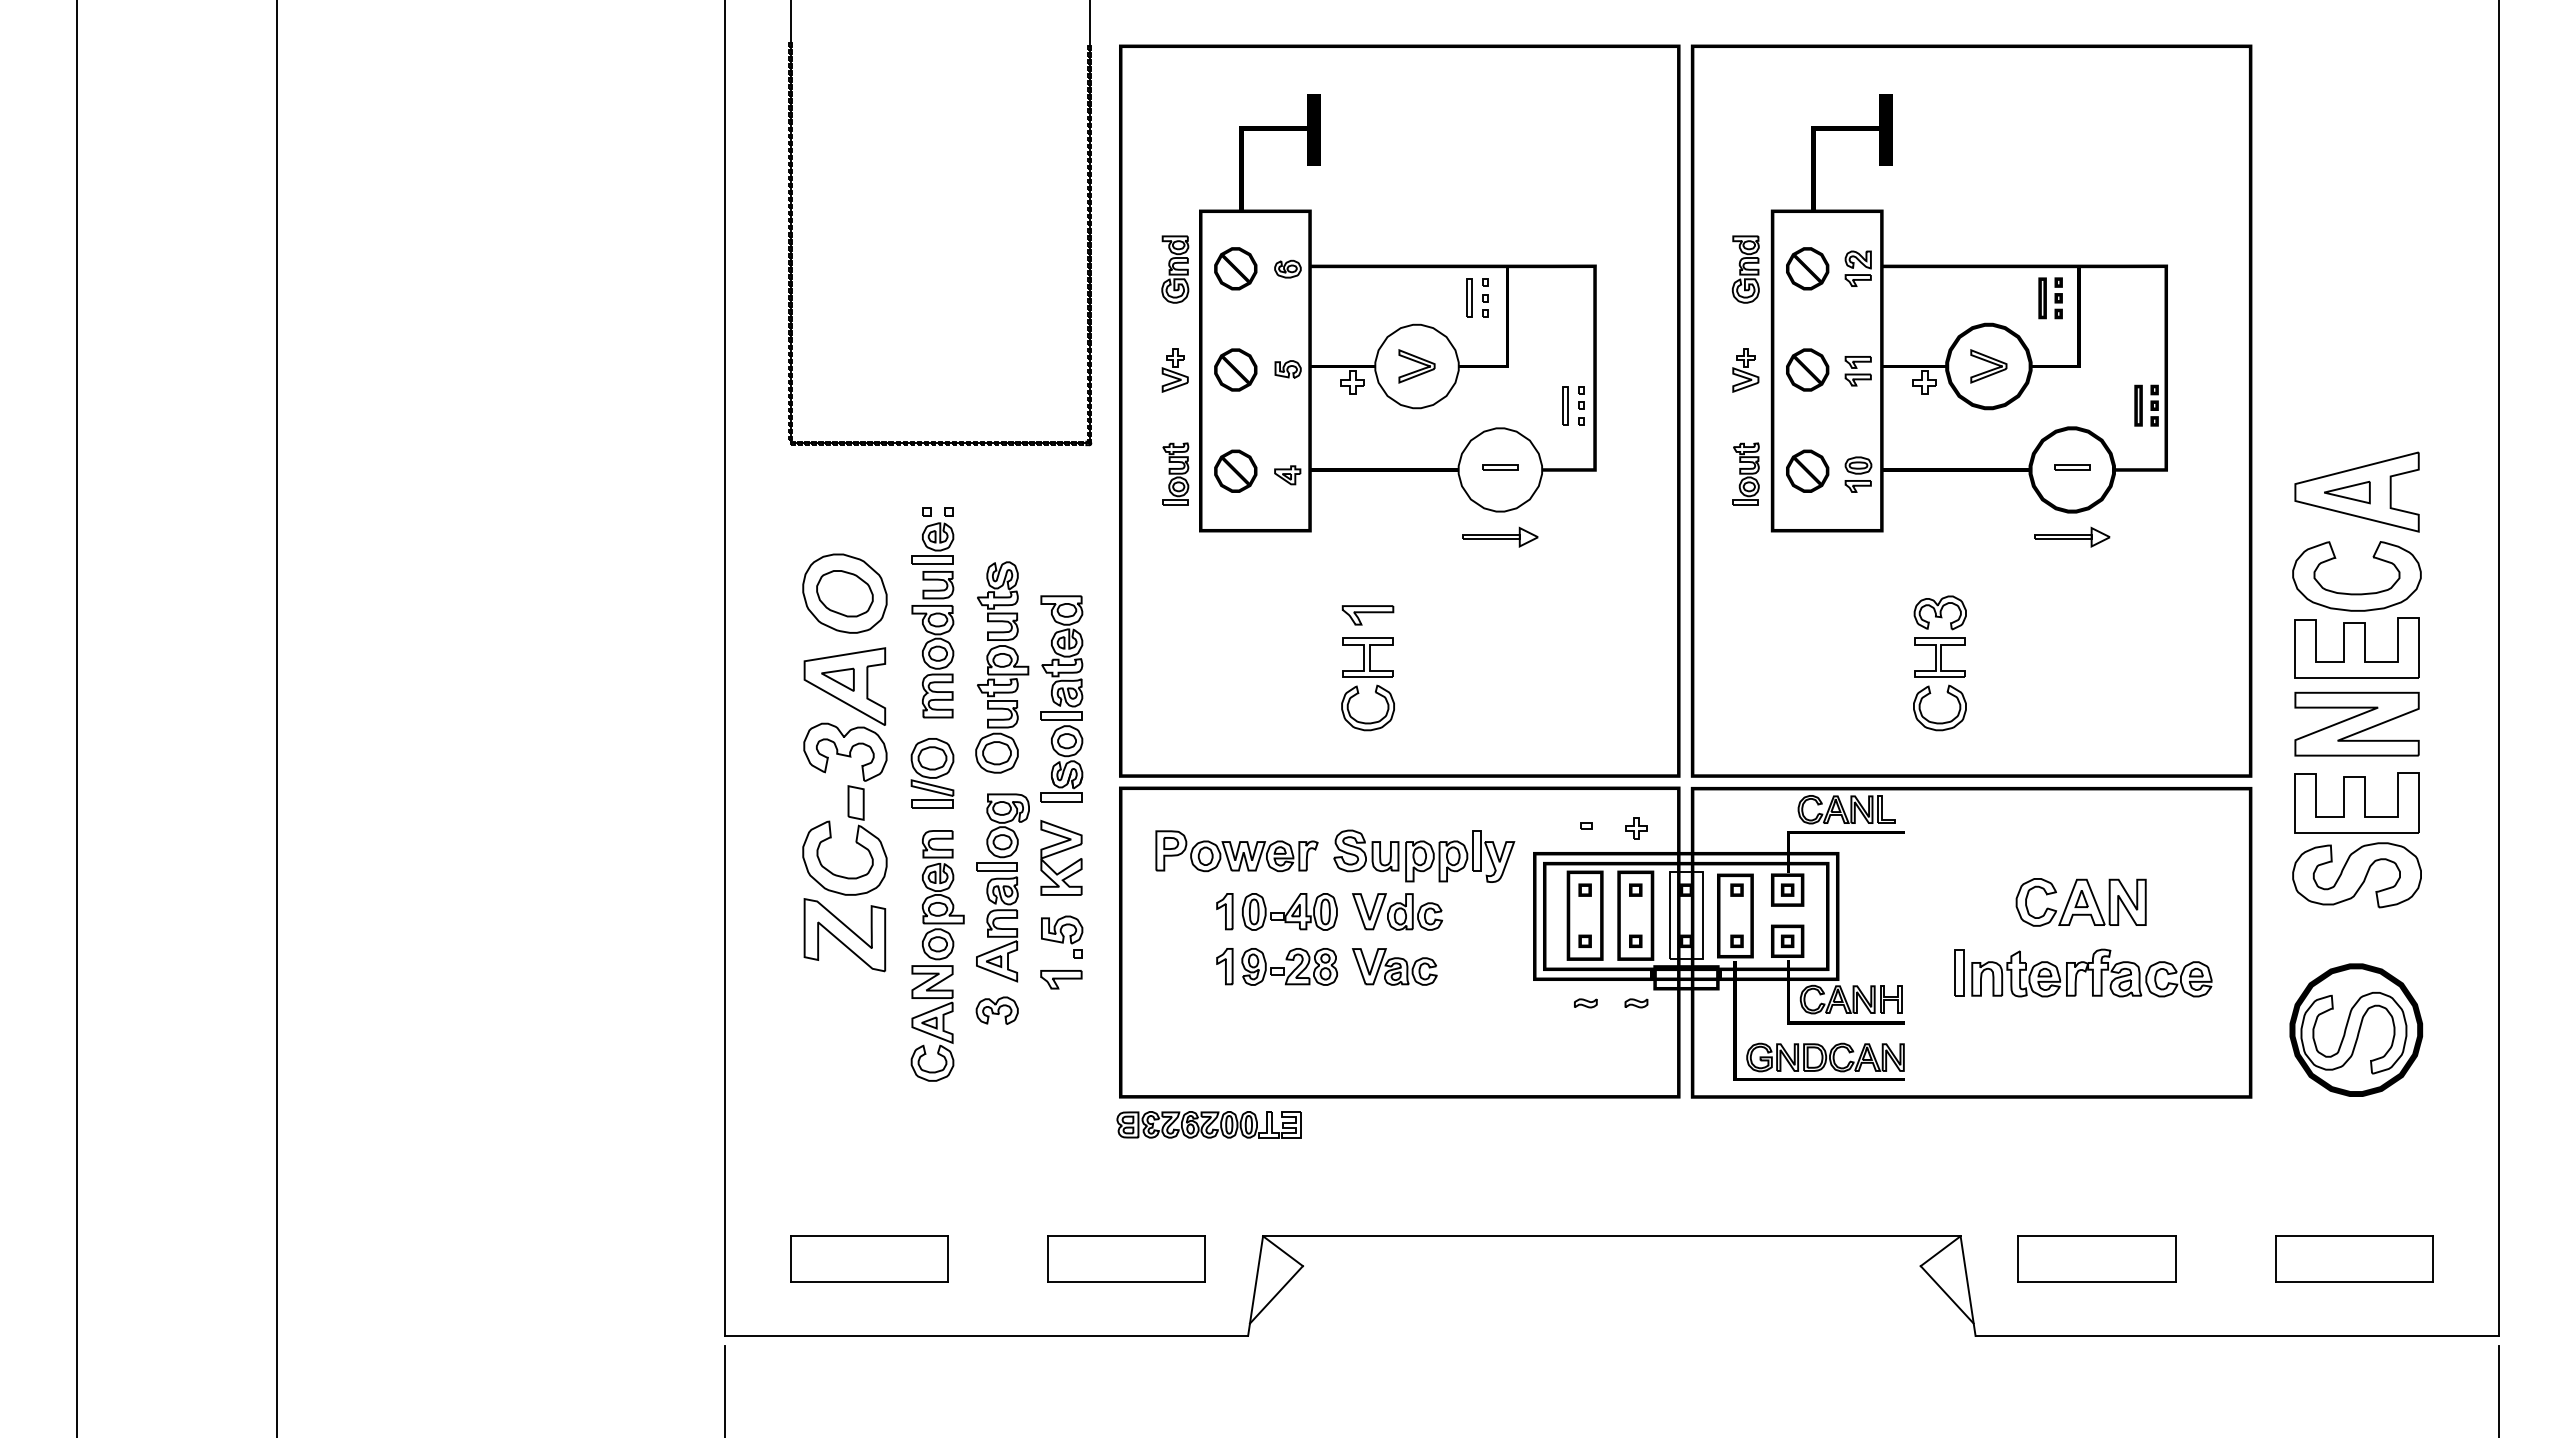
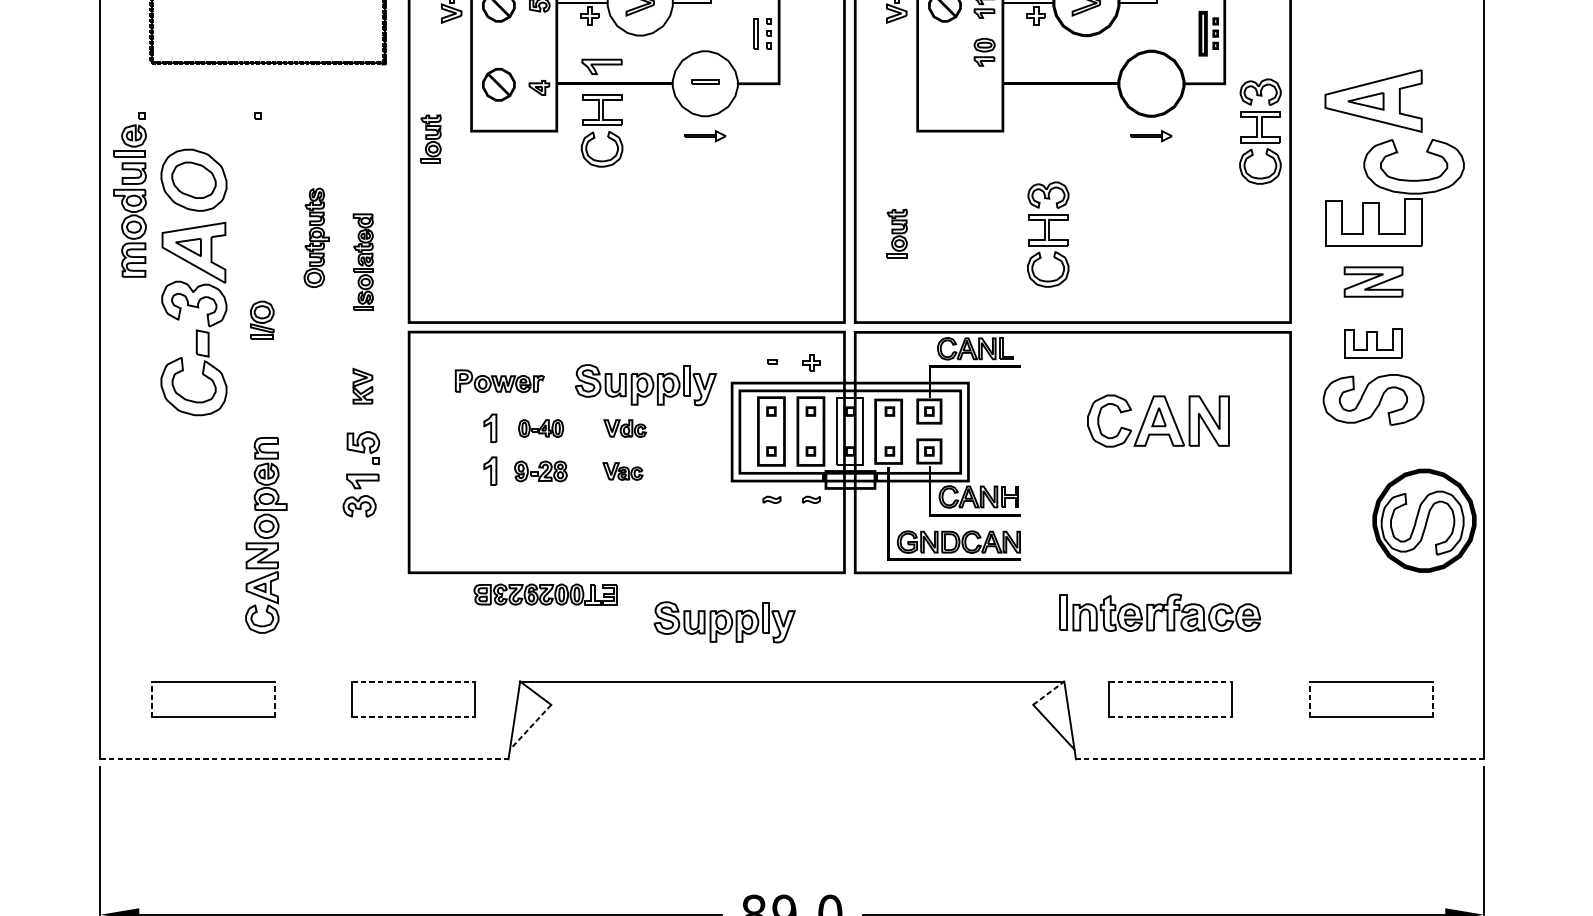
part: (2138, 405) -> (1203, 33), size x1.4
part: (2072, 467) -> (1151, 81), removed
part: (1807, 470) -> (944, 84), removed
part: (1175, 473) -> (430, 138), moved
part: (1745, 473) -> (896, 233), moved
part: (1858, 474) -> (984, 52), moved
part: (2211, 531) -> (1260, 131), added
part: (1500, 536) -> (705, 135), size x0.7
part: (2072, 536) -> (1151, 135), size x0.7
part: (2356, 593) -> (1413, 180), moved
part: (932, 612) -> (129, 194), moved
part: (1367, 615) -> (601, 67), moved
part: (1002, 667) -> (316, 237), size x0.6
part: (1367, 677) -> (601, 125), moved
part: (1061, 698) -> (362, 262), size x0.6
part: (2356, 723) -> (1373, 281), size x0.6
part: (932, 773) -> (262, 320), size x0.7
part: (2356, 802) -> (1373, 343), size x0.6
part: (1236, 851) -> (499, 381), size x0.7
part: (1061, 857) -> (362, 386), size x0.6
part: (1002, 887) -> (316, 409), removed
part: (2080, 902) -> (1157, 421), size x1.4
part: (1289, 911) -> (540, 428), size x0.6
part: (1397, 911) -> (625, 428), size x0.6
part: (844, 935) -> (193, 446), removed
part: (937, 955) -> (266, 535), moved
part: (1289, 966) -> (540, 471), size x0.7
part: (1394, 966) -> (622, 471), size x0.6
part: (2083, 972) -> (1160, 612), moved
part: (996, 1010) -> (359, 506), moved
part: (2356, 1029) -> (1424, 520), moved
part: (1208, 1124) -> (545, 594), moved
part: (1525, 1159) -> (724, 621), added
line: (1126, 1236) -> (413, 681), solid -> dashed
line: (2097, 1236) -> (1171, 681), solid -> dashed
line: (1940, 1251) -> (1048, 693), solid -> dashed
line: (790, 1259) -> (151, 699), solid -> dashed
line: (948, 1259) -> (274, 699), solid -> dashed
line: (2275, 1259) -> (1309, 699), solid -> dashed
line: (2432, 1259) -> (1432, 699), solid -> dashed
line: (1126, 1282) -> (413, 717), solid -> dashed
line: (2097, 1282) -> (1171, 717), solid -> dashed
line: (1276, 1295) -> (530, 727), solid -> dashed
line: (986, 1335) -> (304, 758), solid -> dashed
line: (2237, 1335) -> (1280, 758), solid -> dashed

